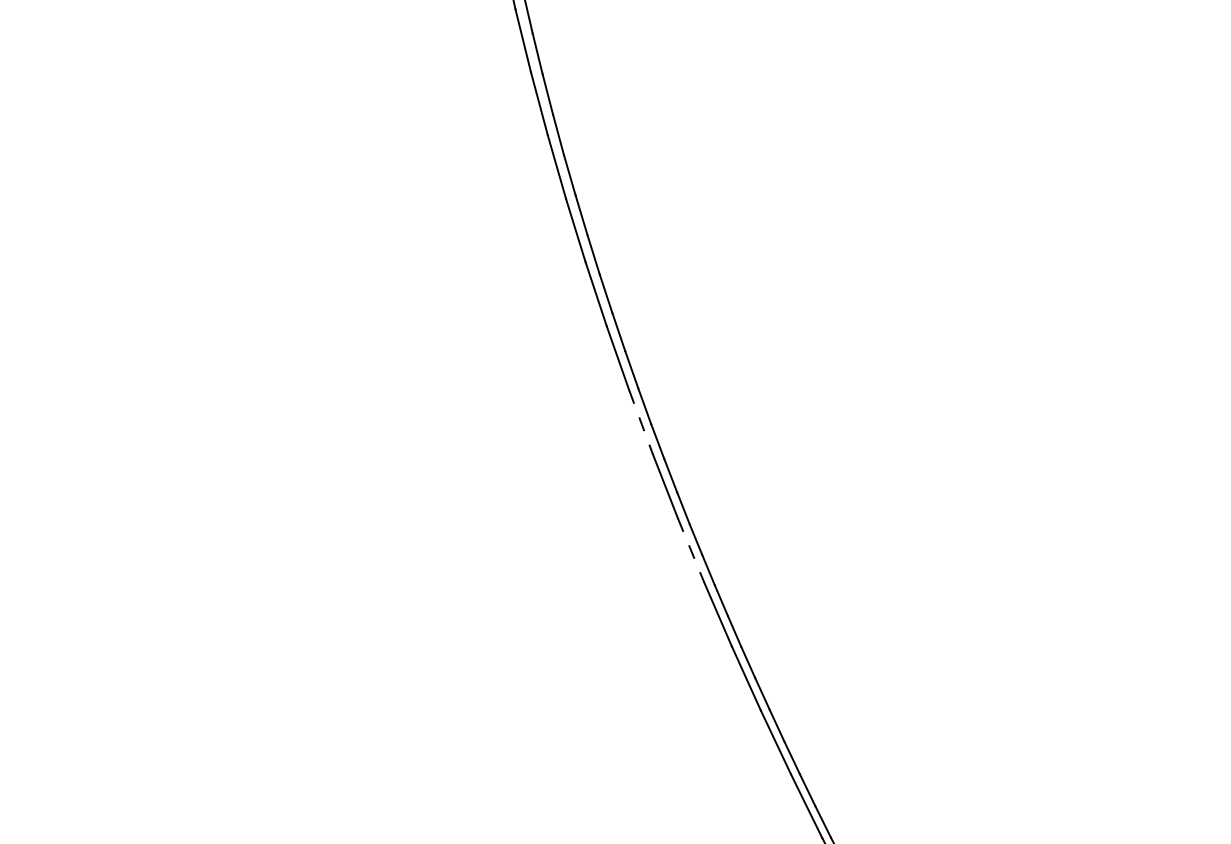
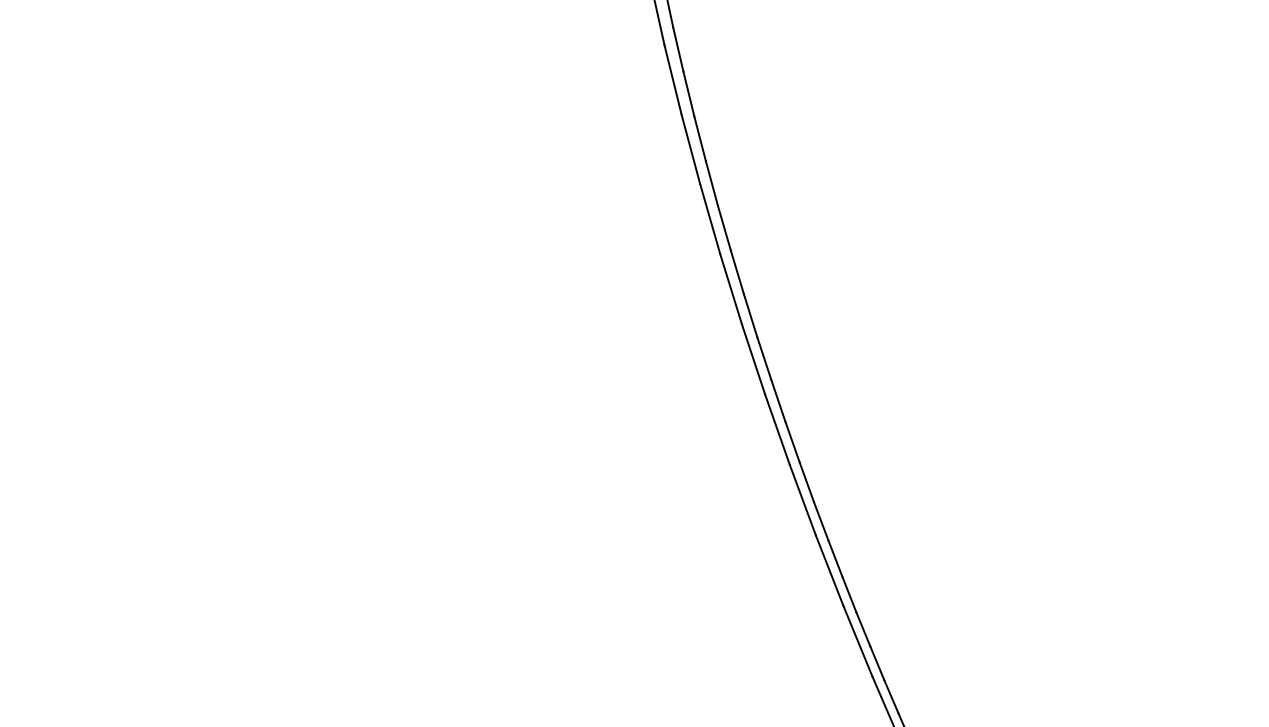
line: (641, 422) -> (803, 500), dashed -> solid
line: (691, 550) -> (858, 641), dashed -> solid

